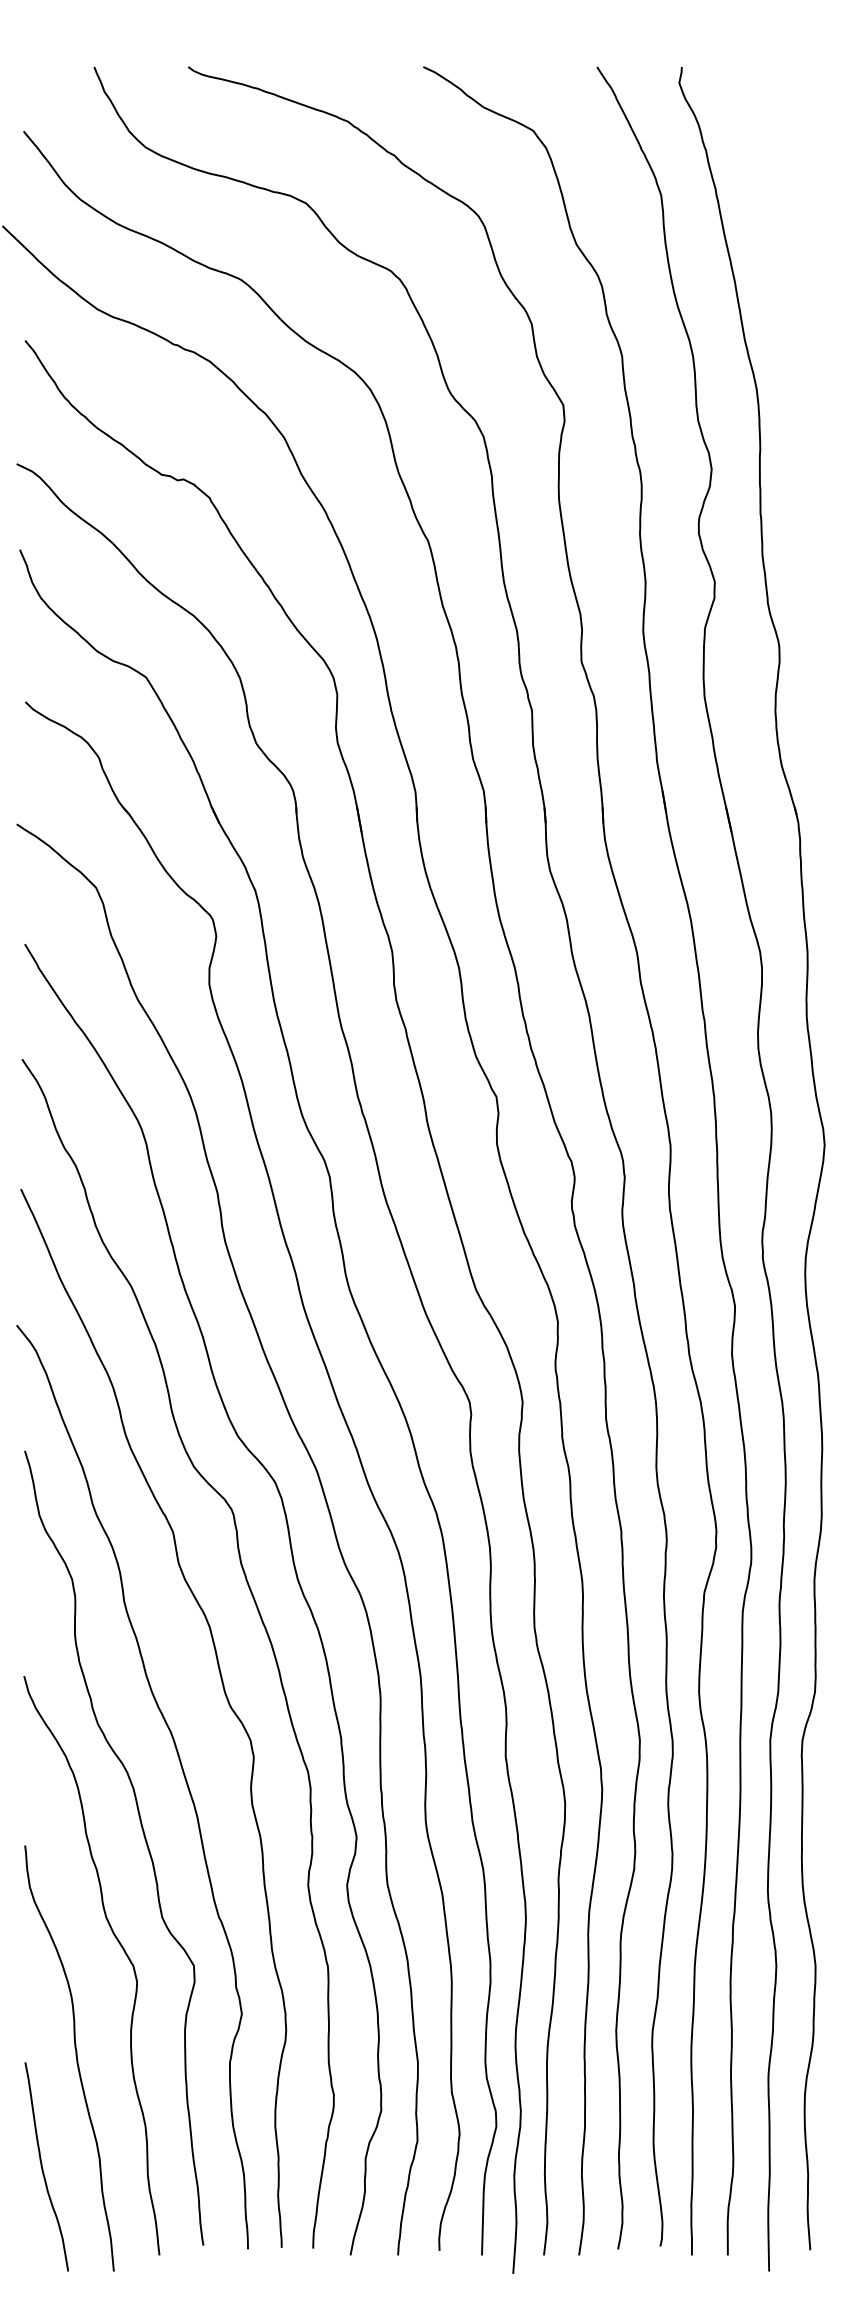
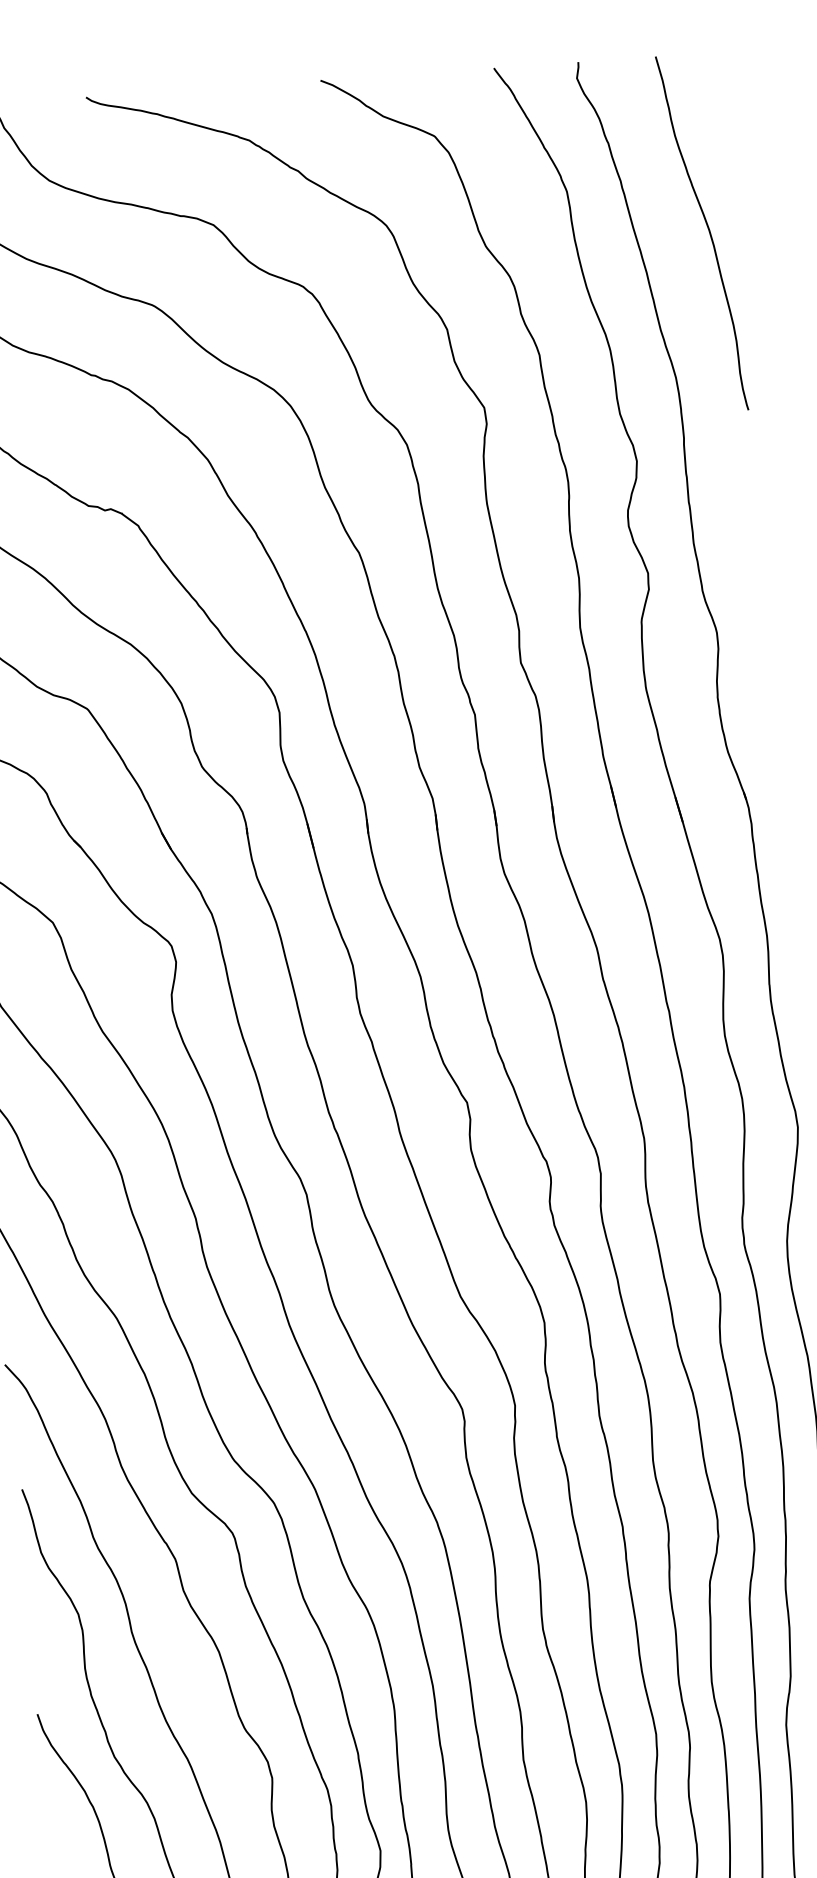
curve: (799, 245) -> (708, 231), added

